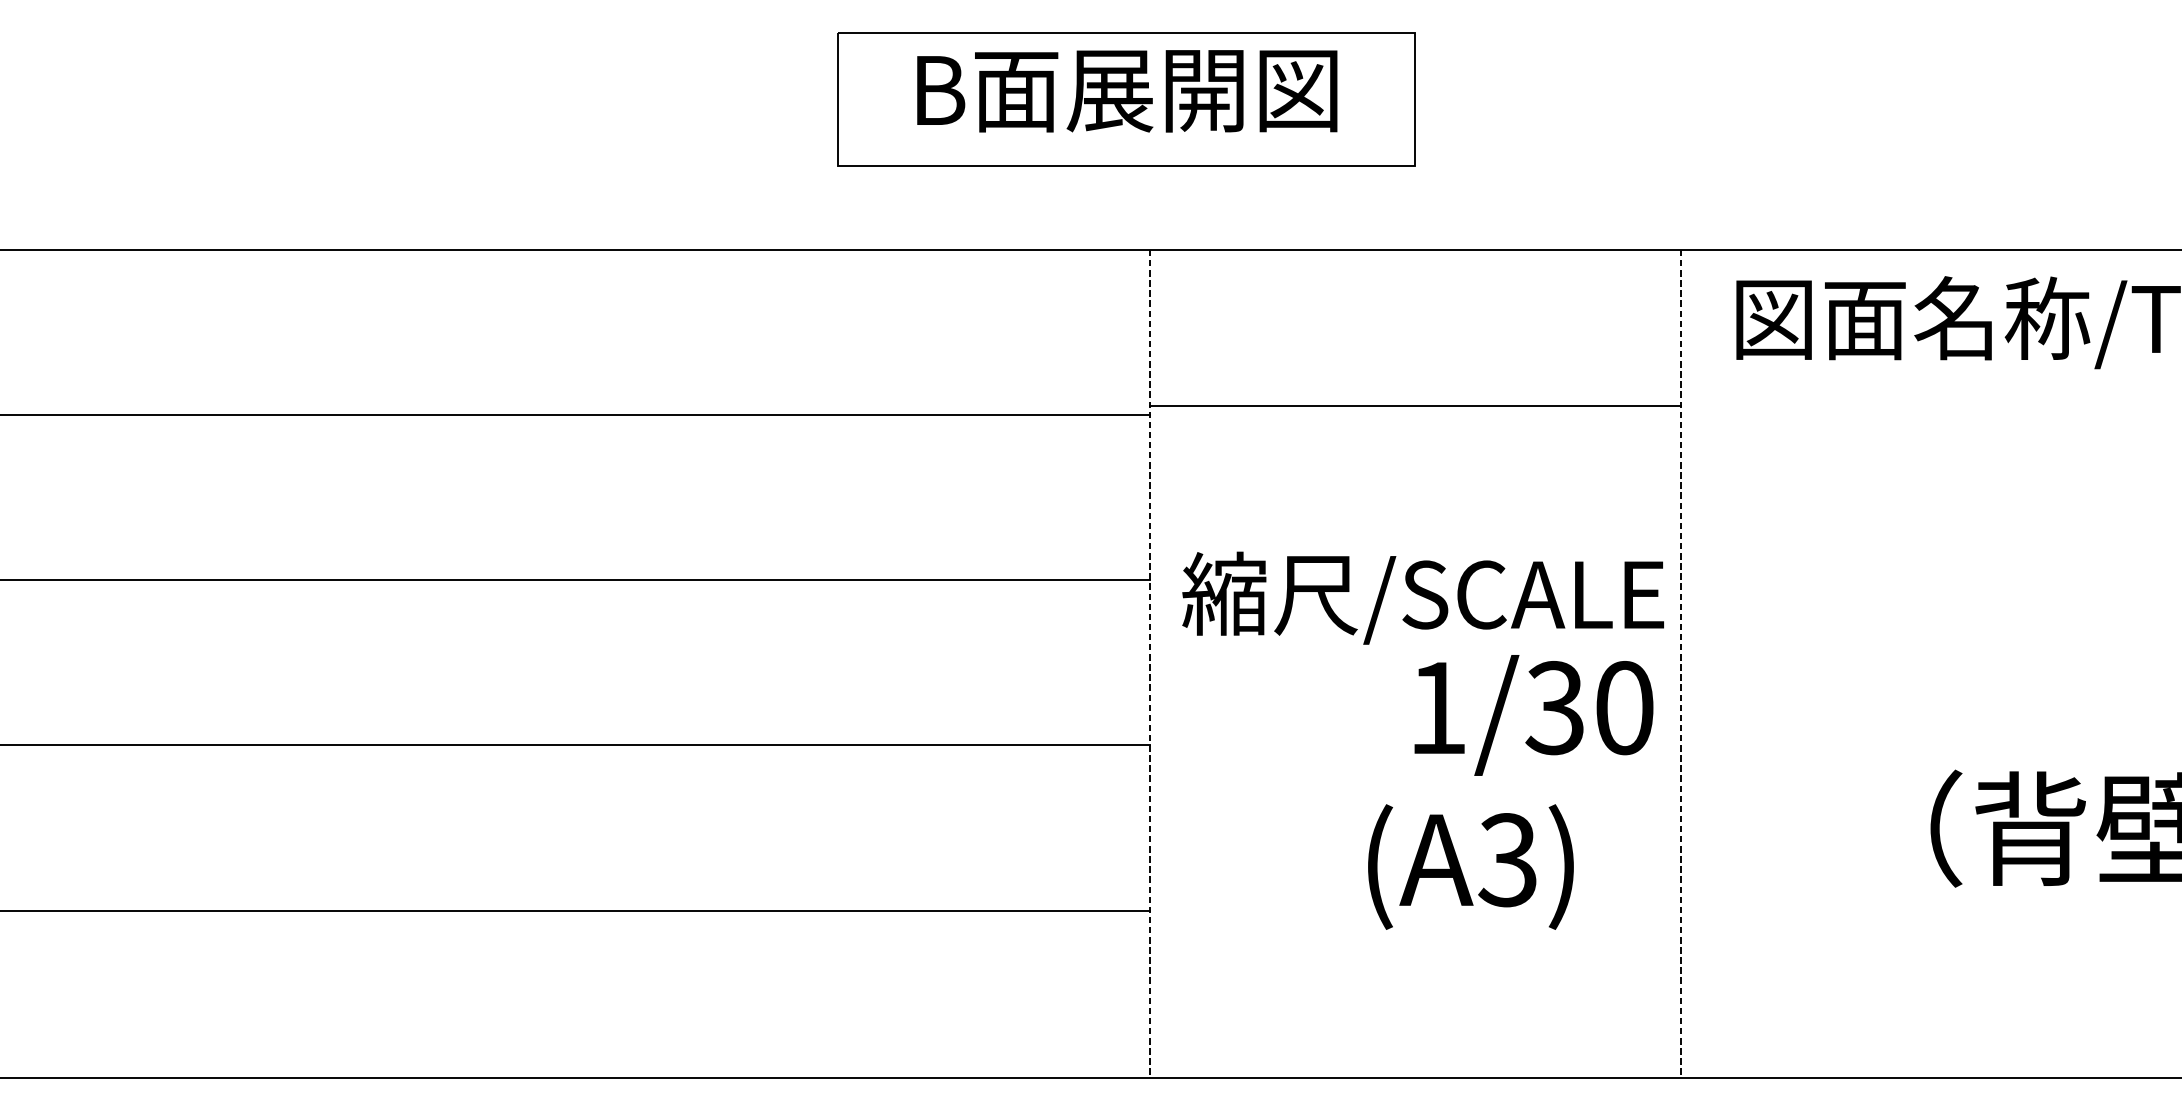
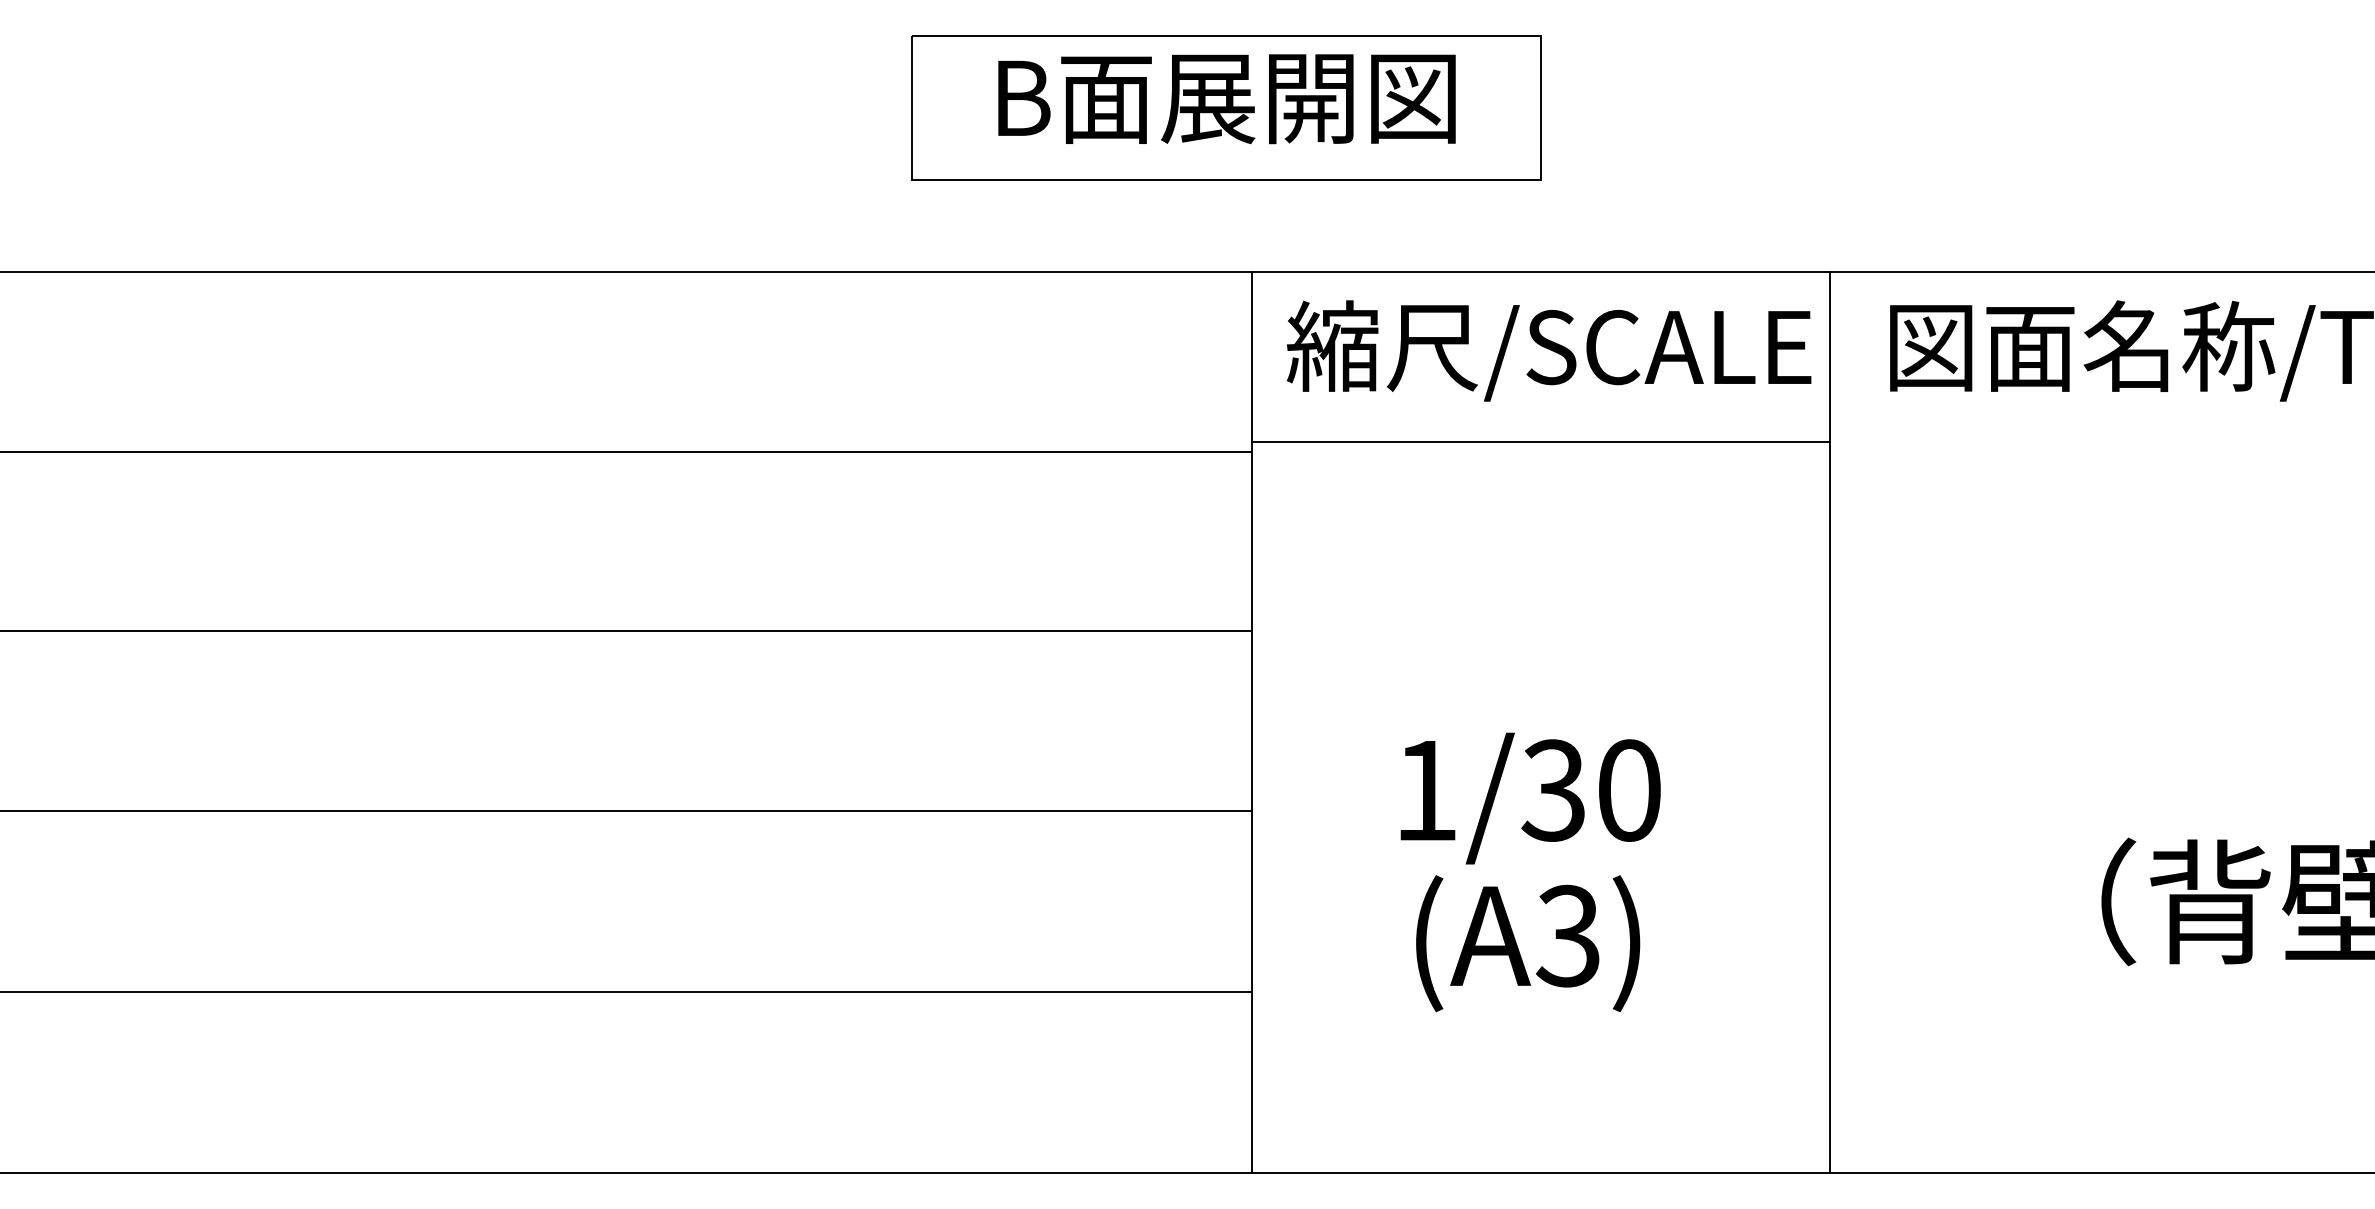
text: (1422, 597) -> (1548, 350), moved
line: (1150, 663) -> (1252, 722), dashed -> solid
line: (1680, 663) -> (1829, 722), dashed -> solid
text: (1533, 715) -> (1530, 798), moved
text: (1471, 866) -> (1528, 943), moved

